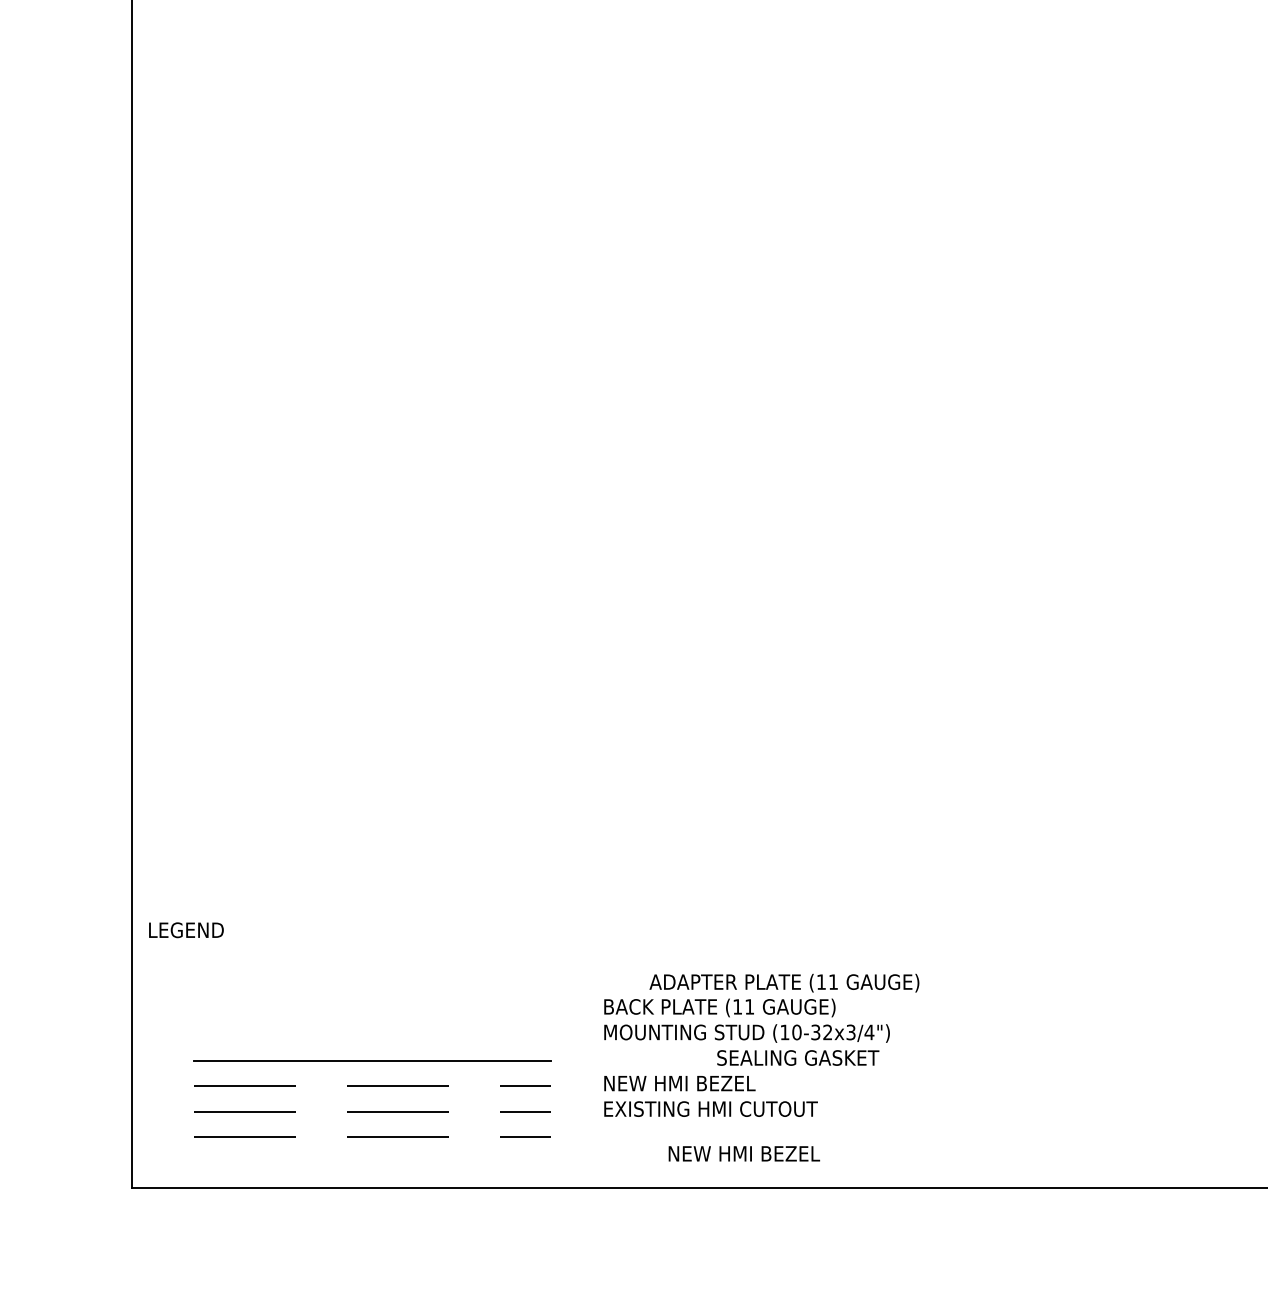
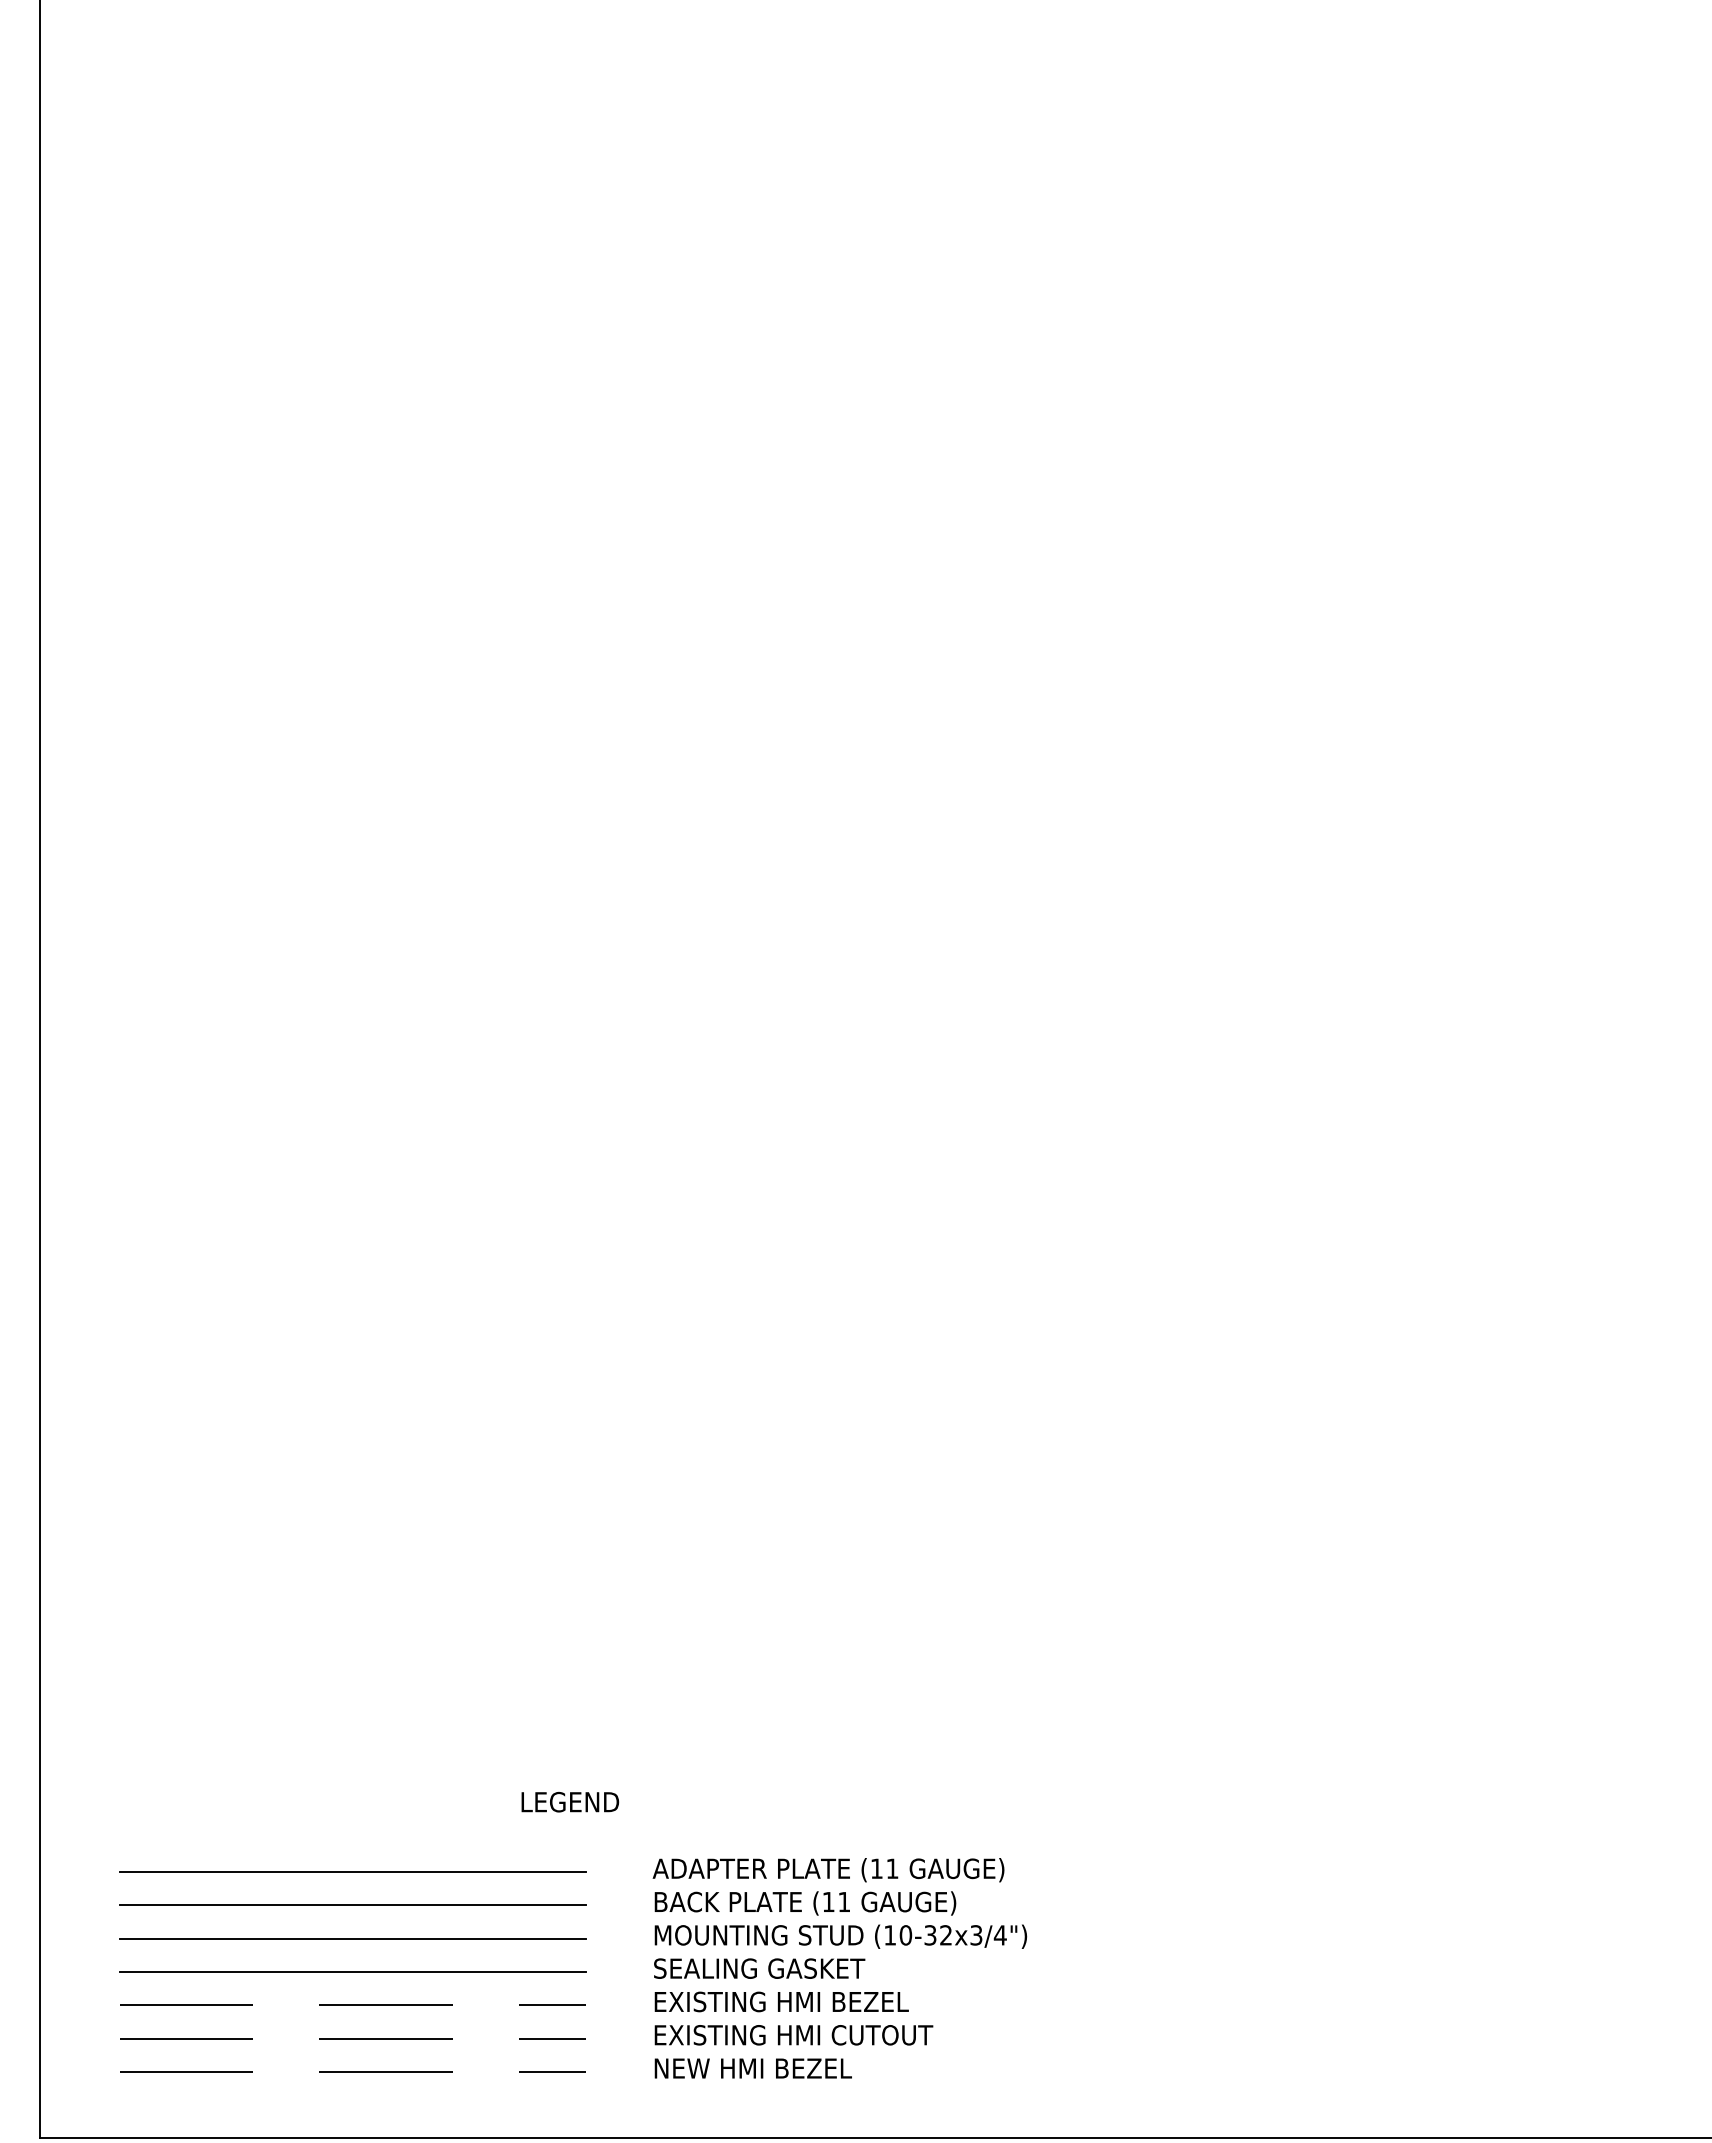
text: (186, 930) -> (570, 1802), moved
text: (784, 983) -> (828, 1870), moved
line: (372, 984) -> (352, 1872), added
line: (372, 1009) -> (352, 1905), added
line: (372, 1034) -> (352, 1938), added
text: (798, 1057) -> (759, 1968), moved
text: (702, 1083) -> (782, 2001), NEW HMI BEZEL -> EXISTING HMI BEZEL
text: (743, 1153) -> (752, 2068), moved

